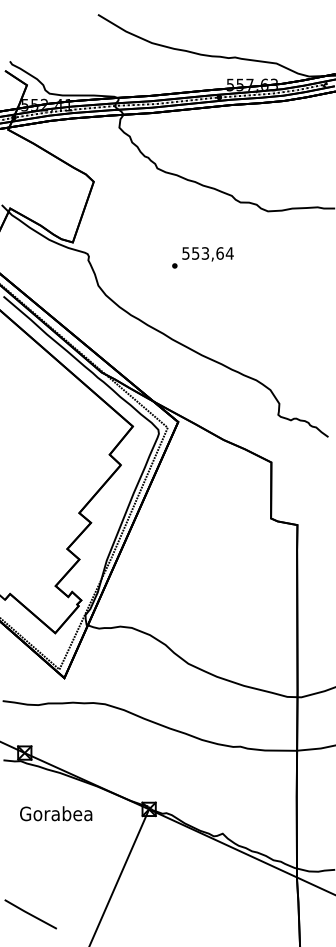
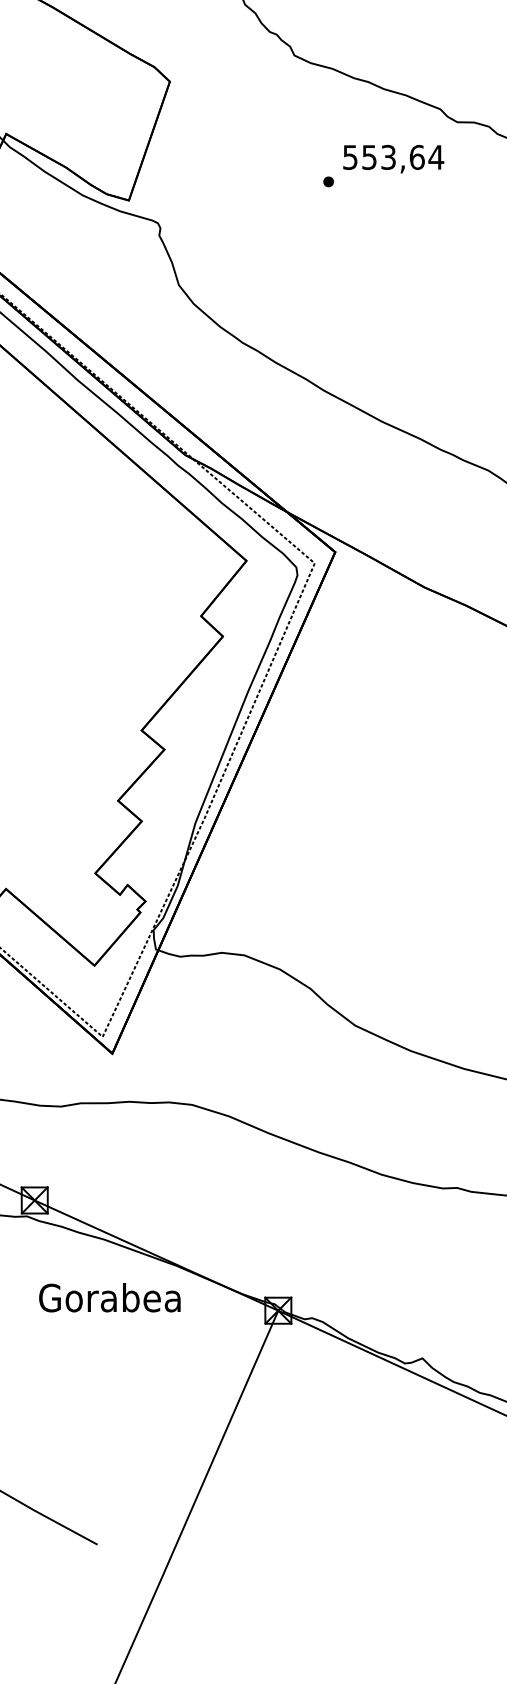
text: (202, 257) -> (382, 165), moved
text: (56, 813) -> (110, 1297), moved

